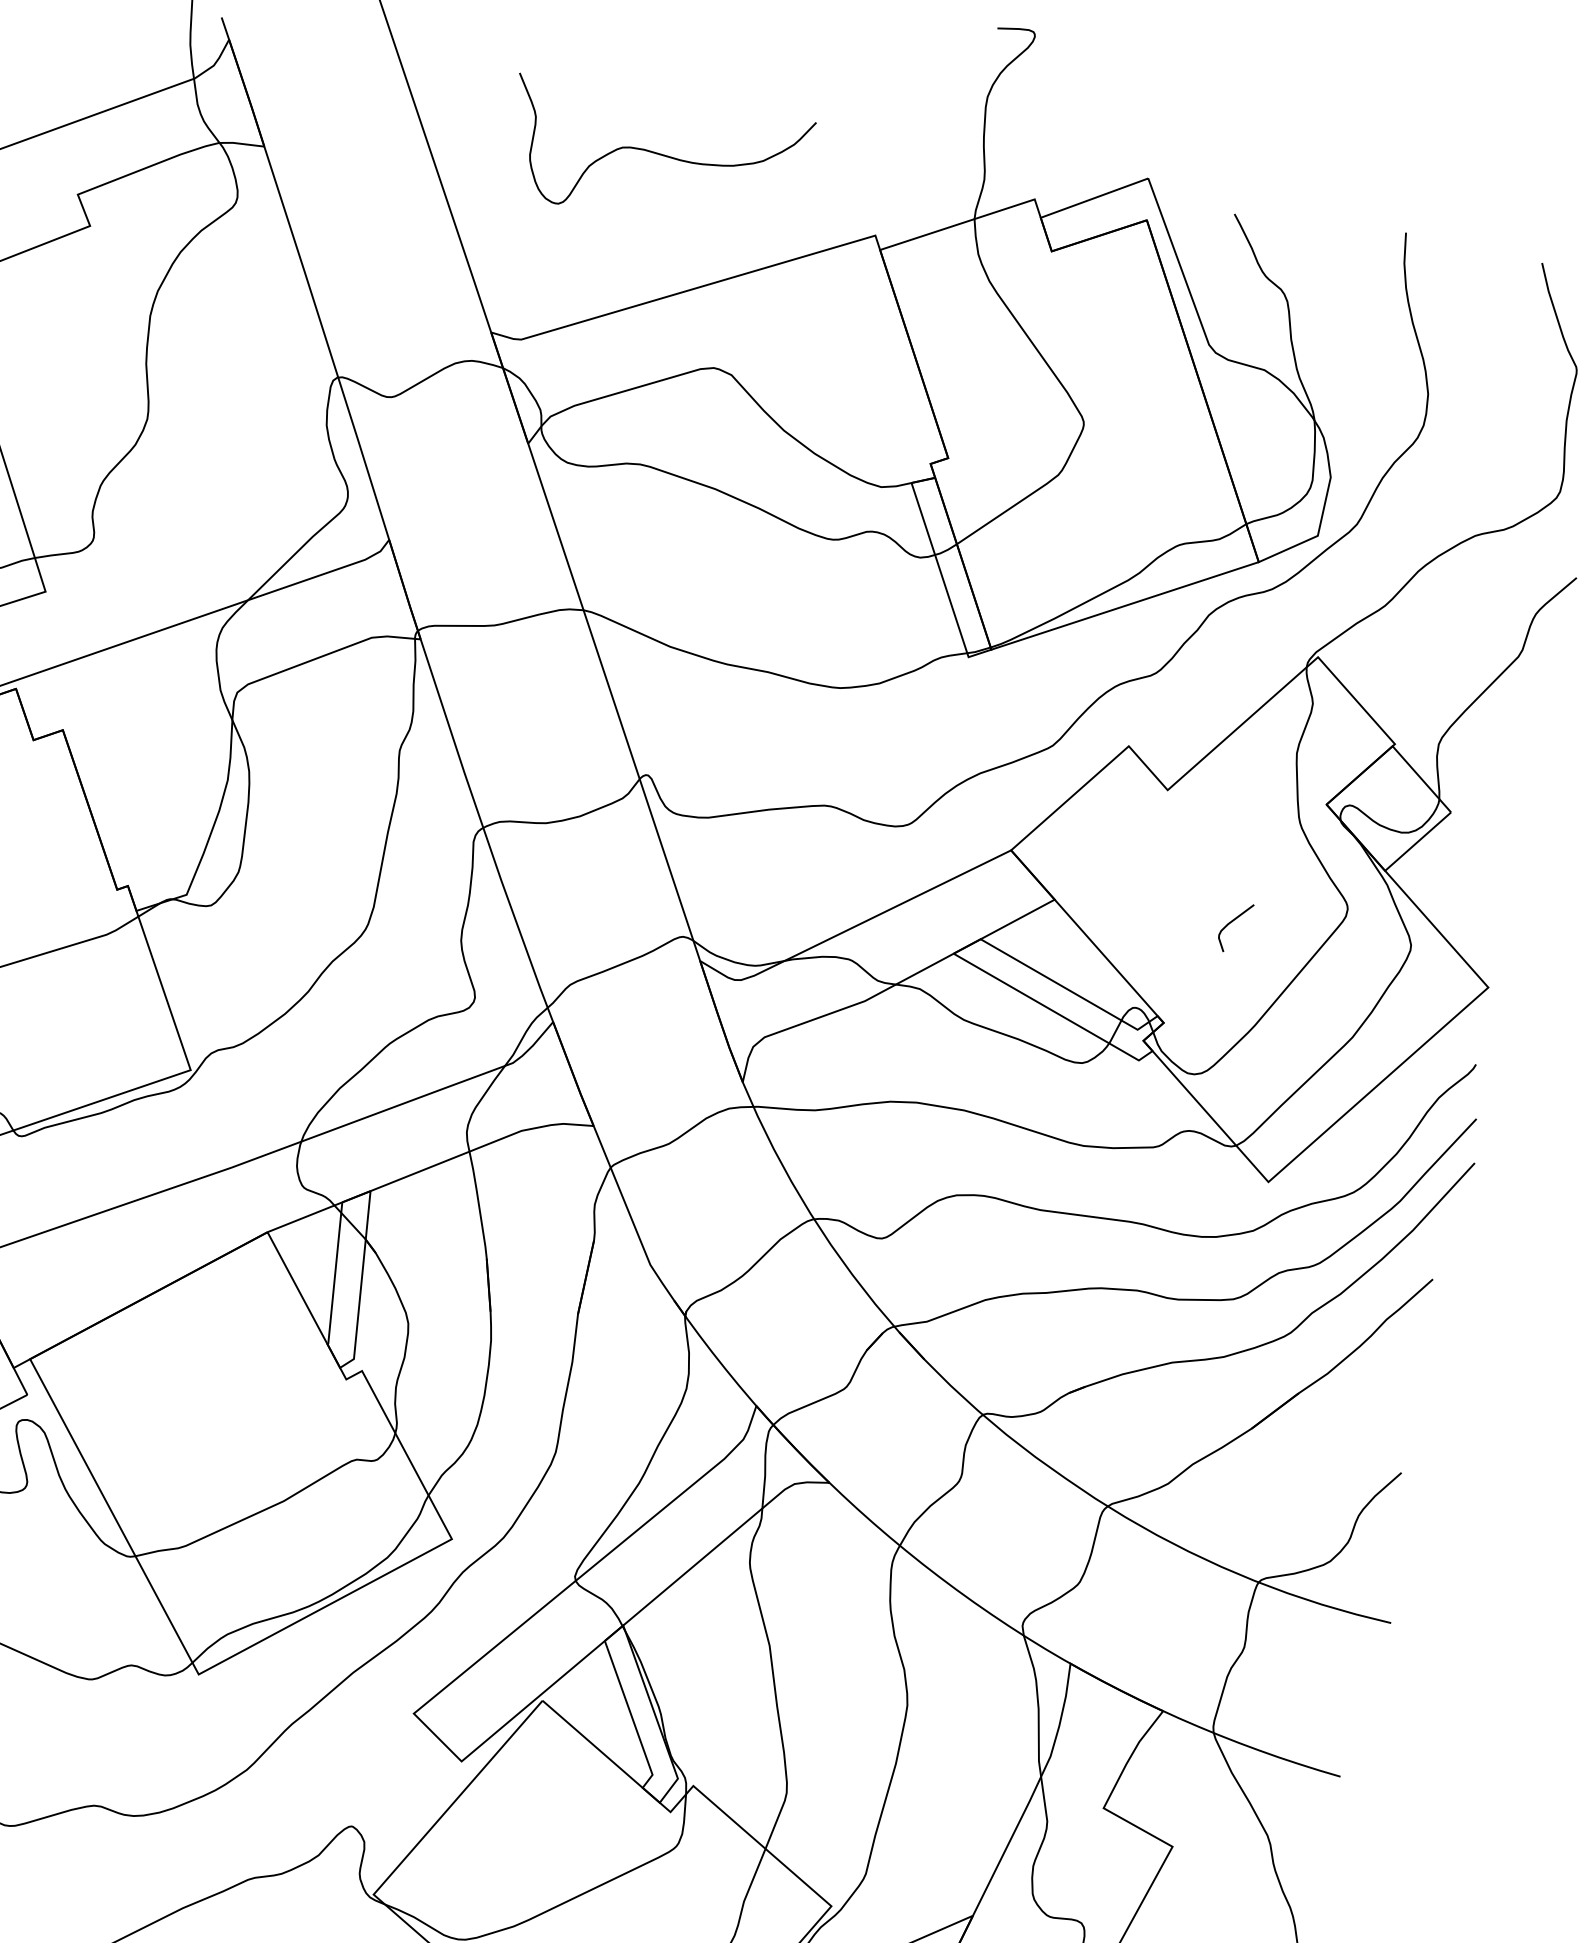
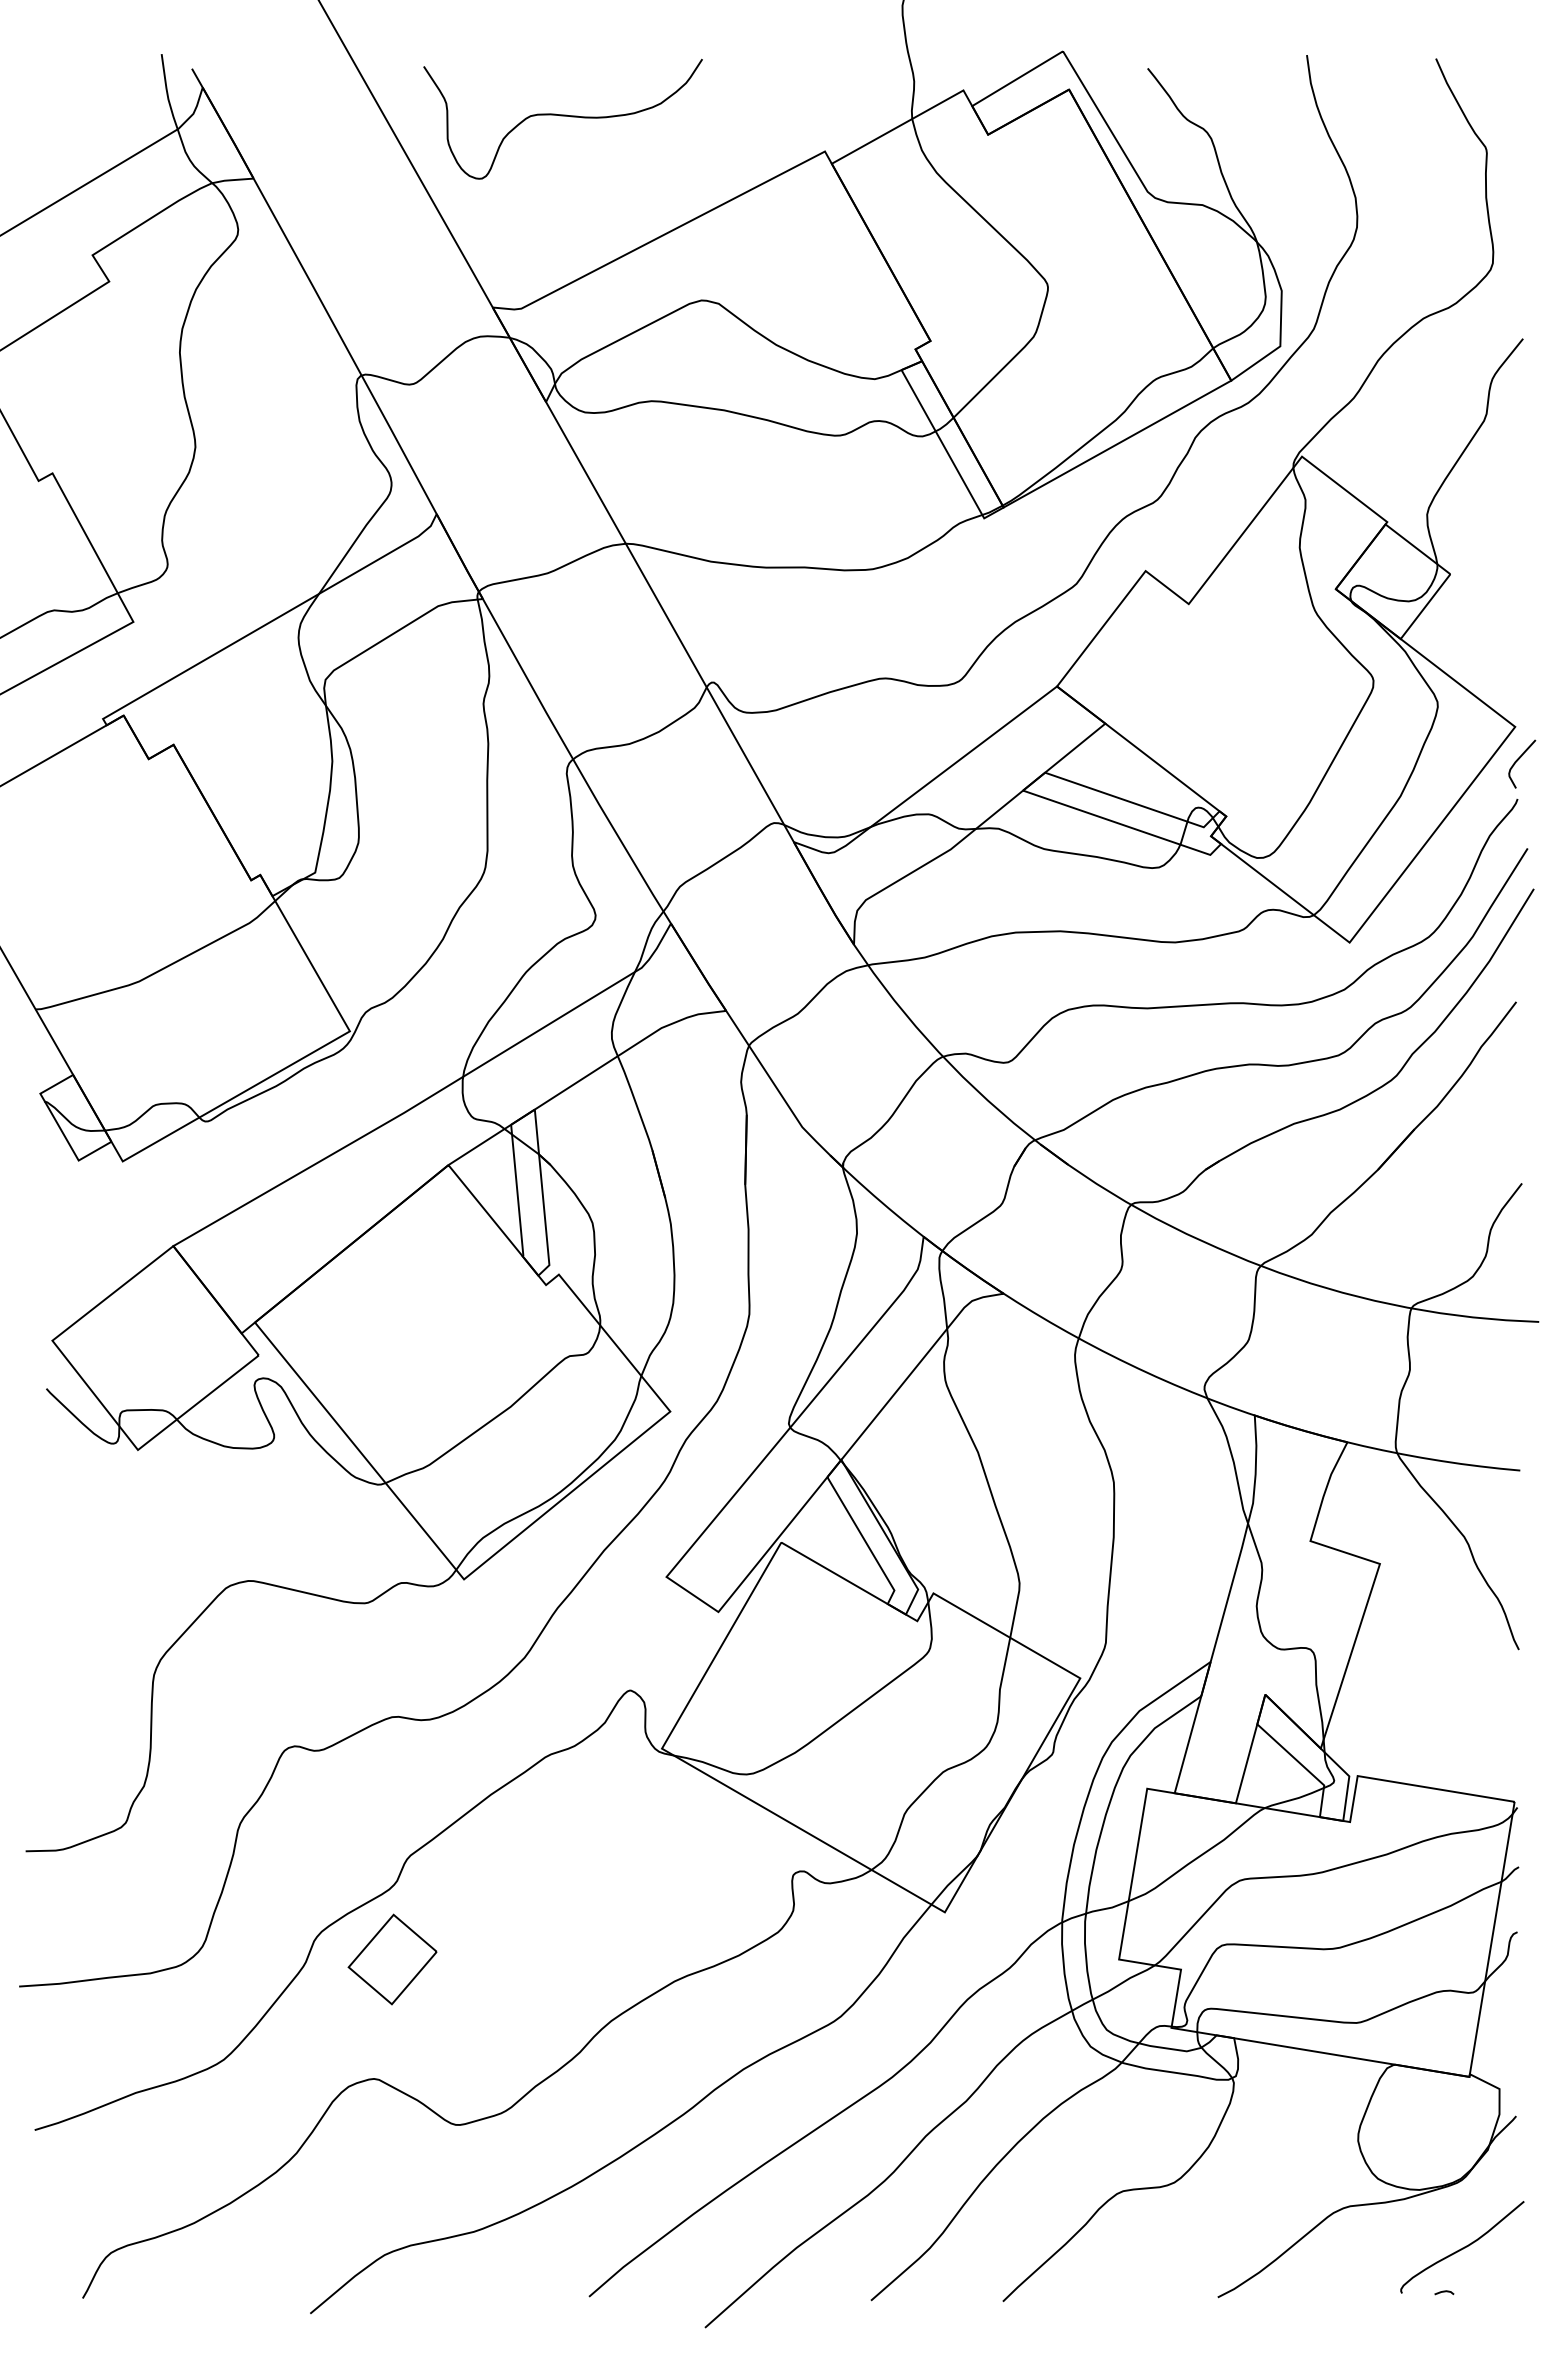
curve: (656, 154) -> (562, 116), moved
curve: (1233, 922) -> (1519, 759), moved

